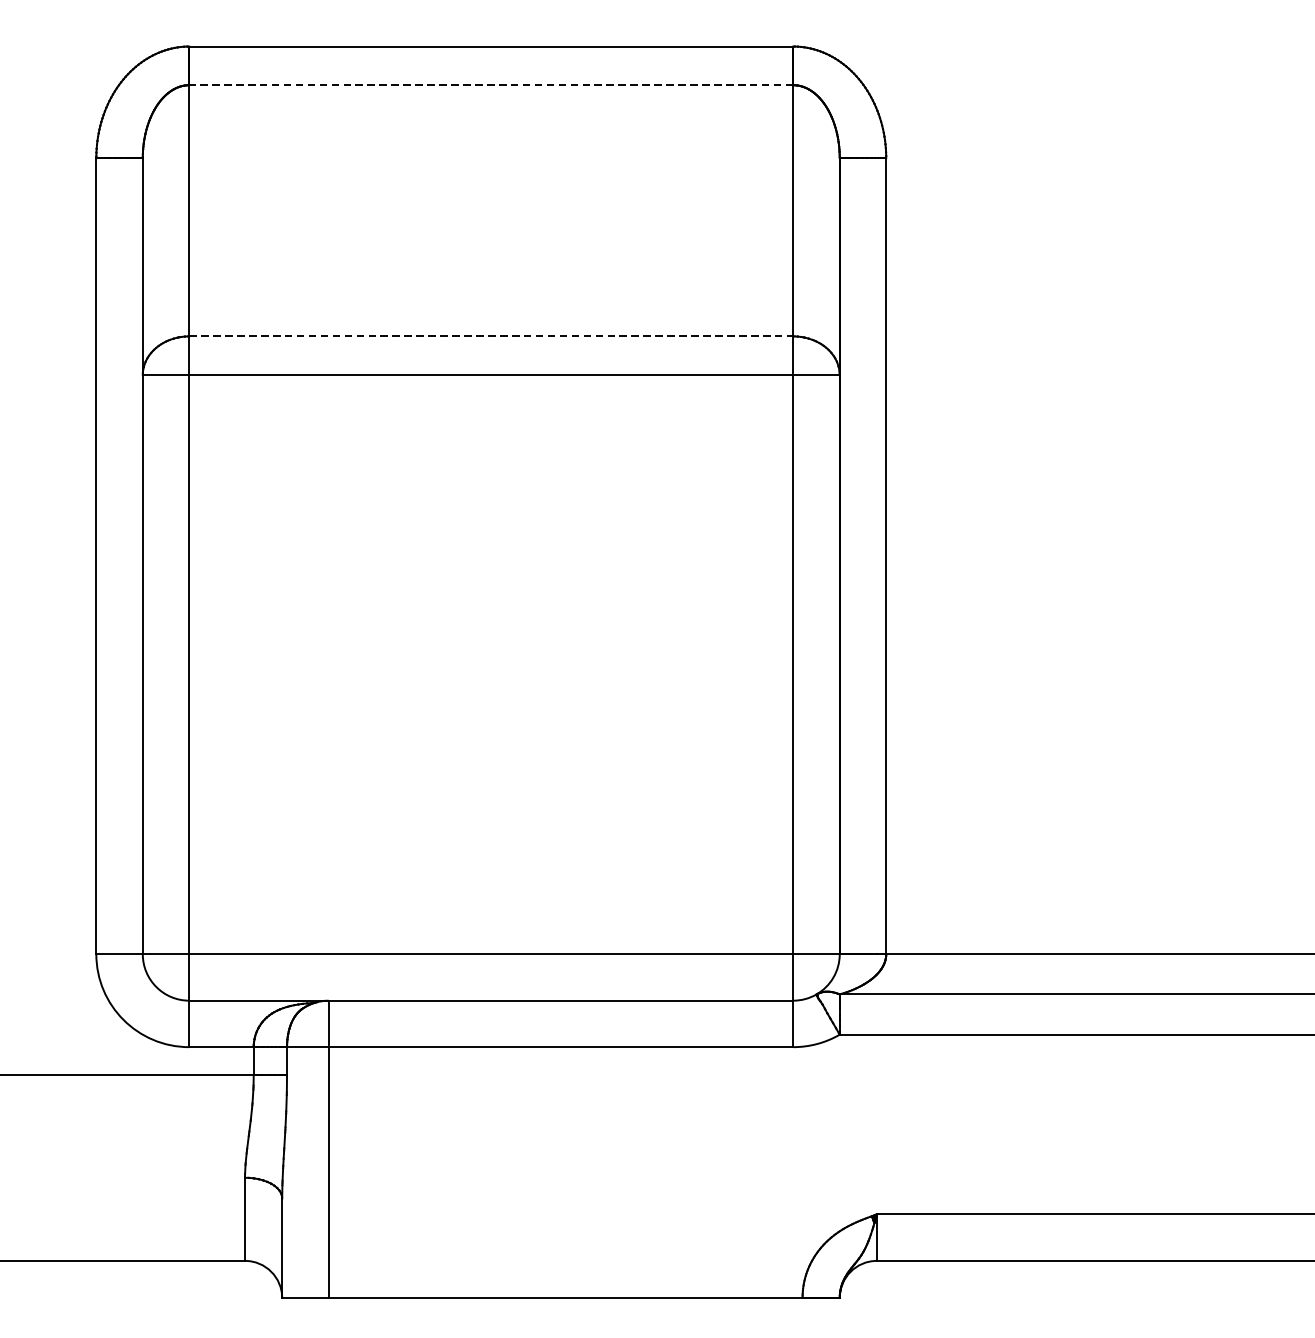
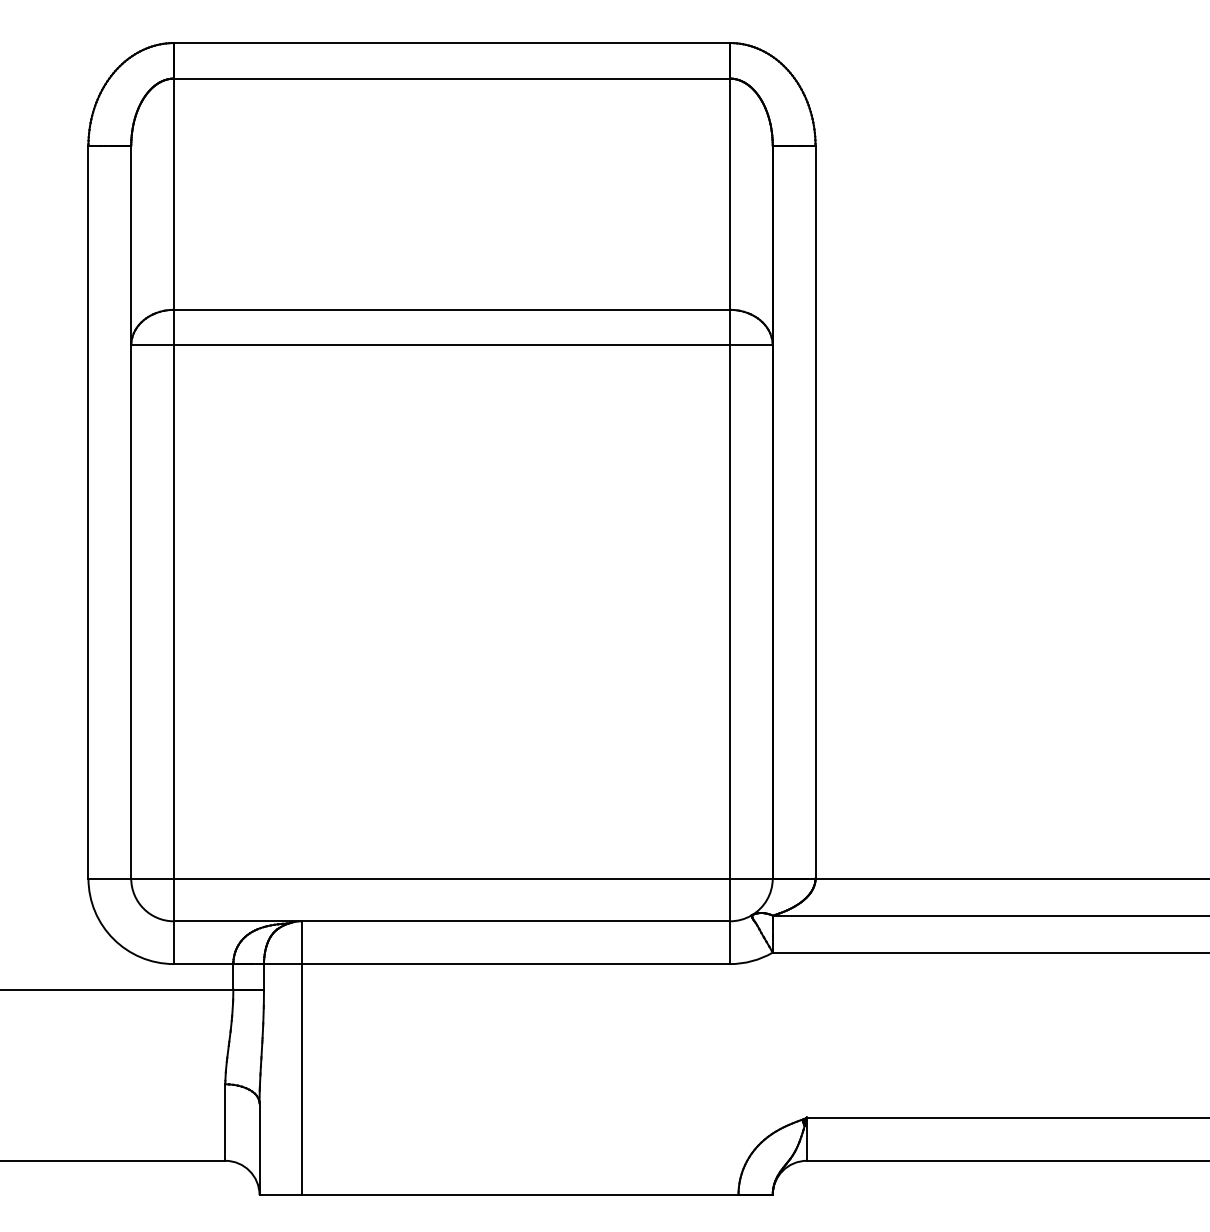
line: (491, 85) -> (452, 78), dashed -> solid
line: (491, 336) -> (452, 309), dashed -> solid

